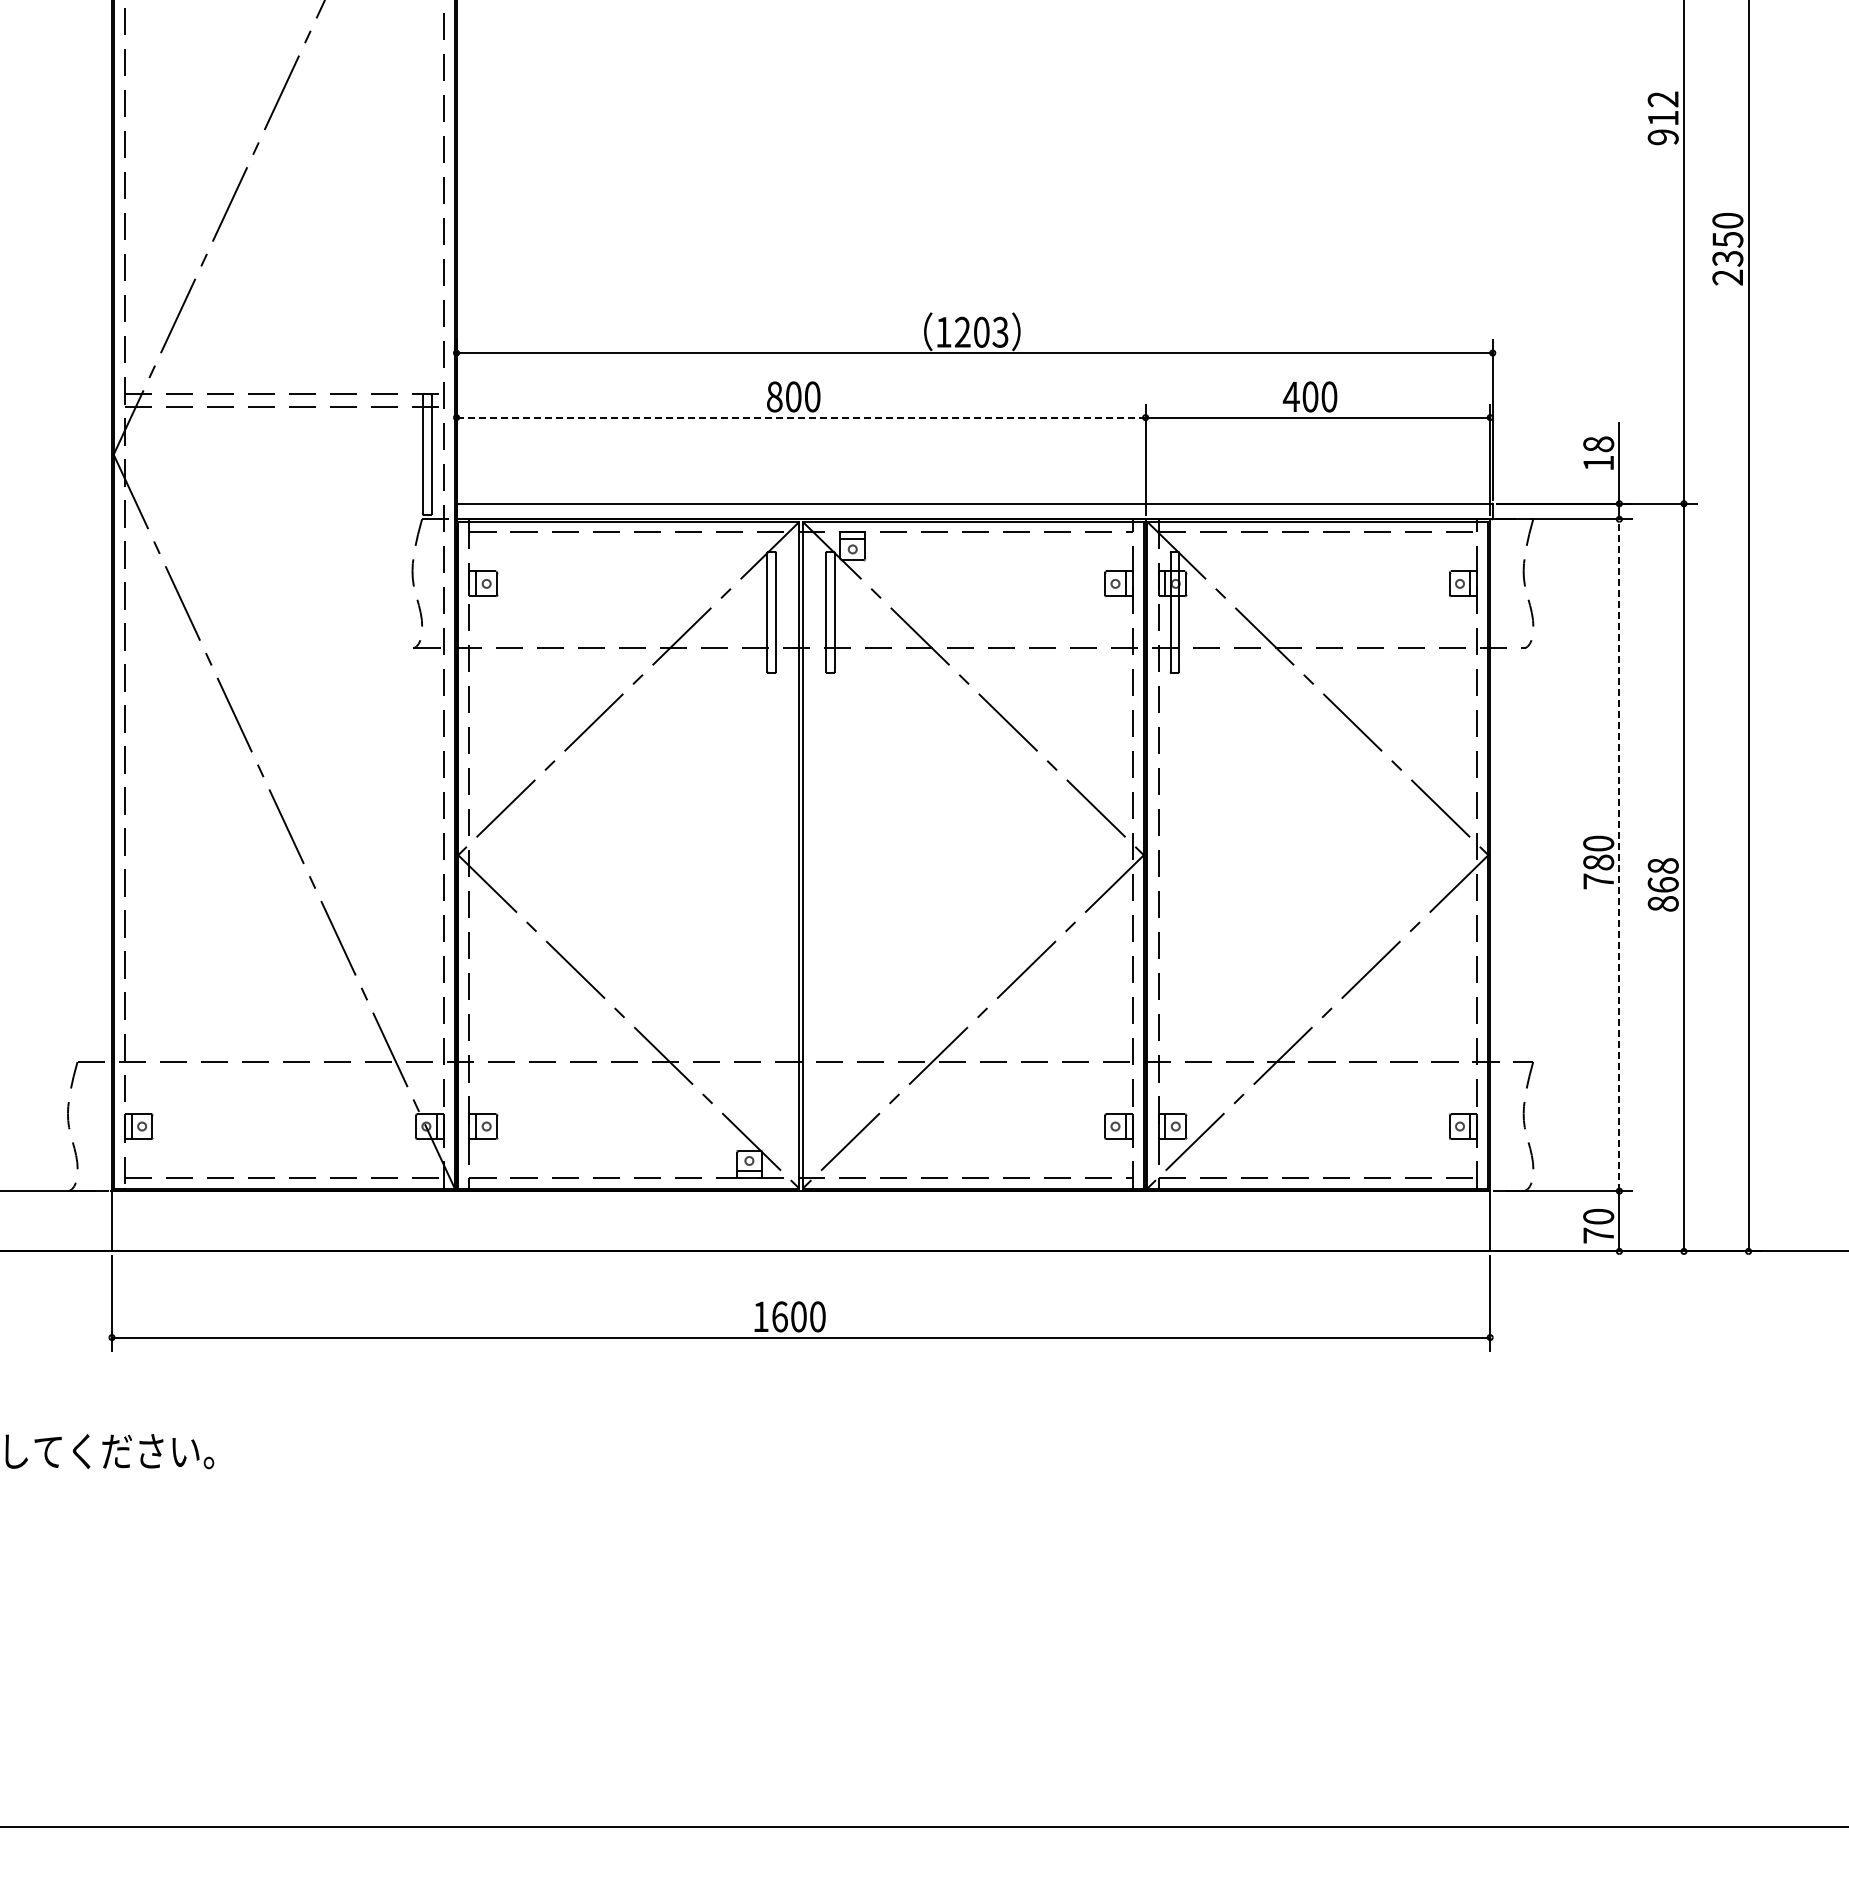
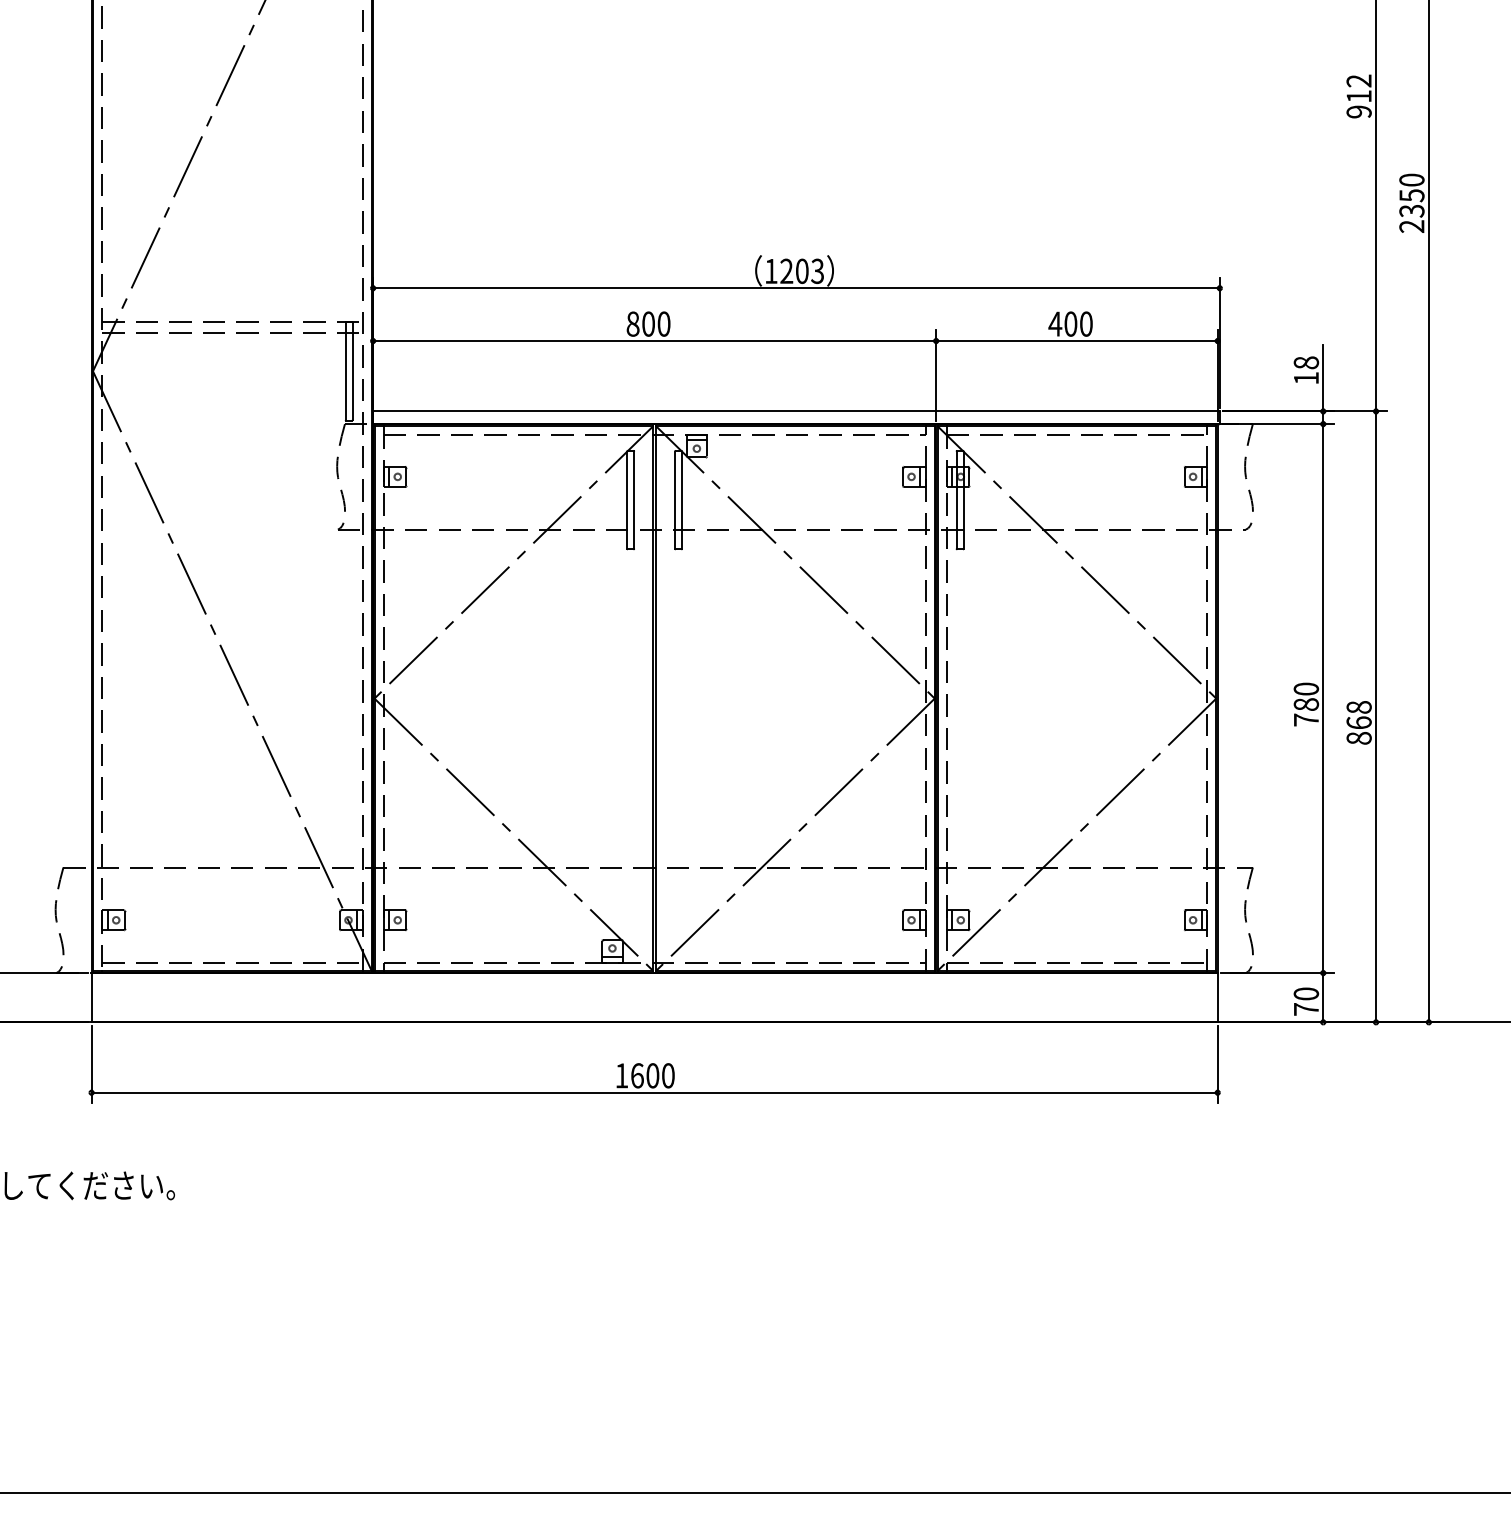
line: (801, 417) -> (654, 340), dashed -> solid
line: (1619, 855) -> (1323, 698), dashed -> solid

